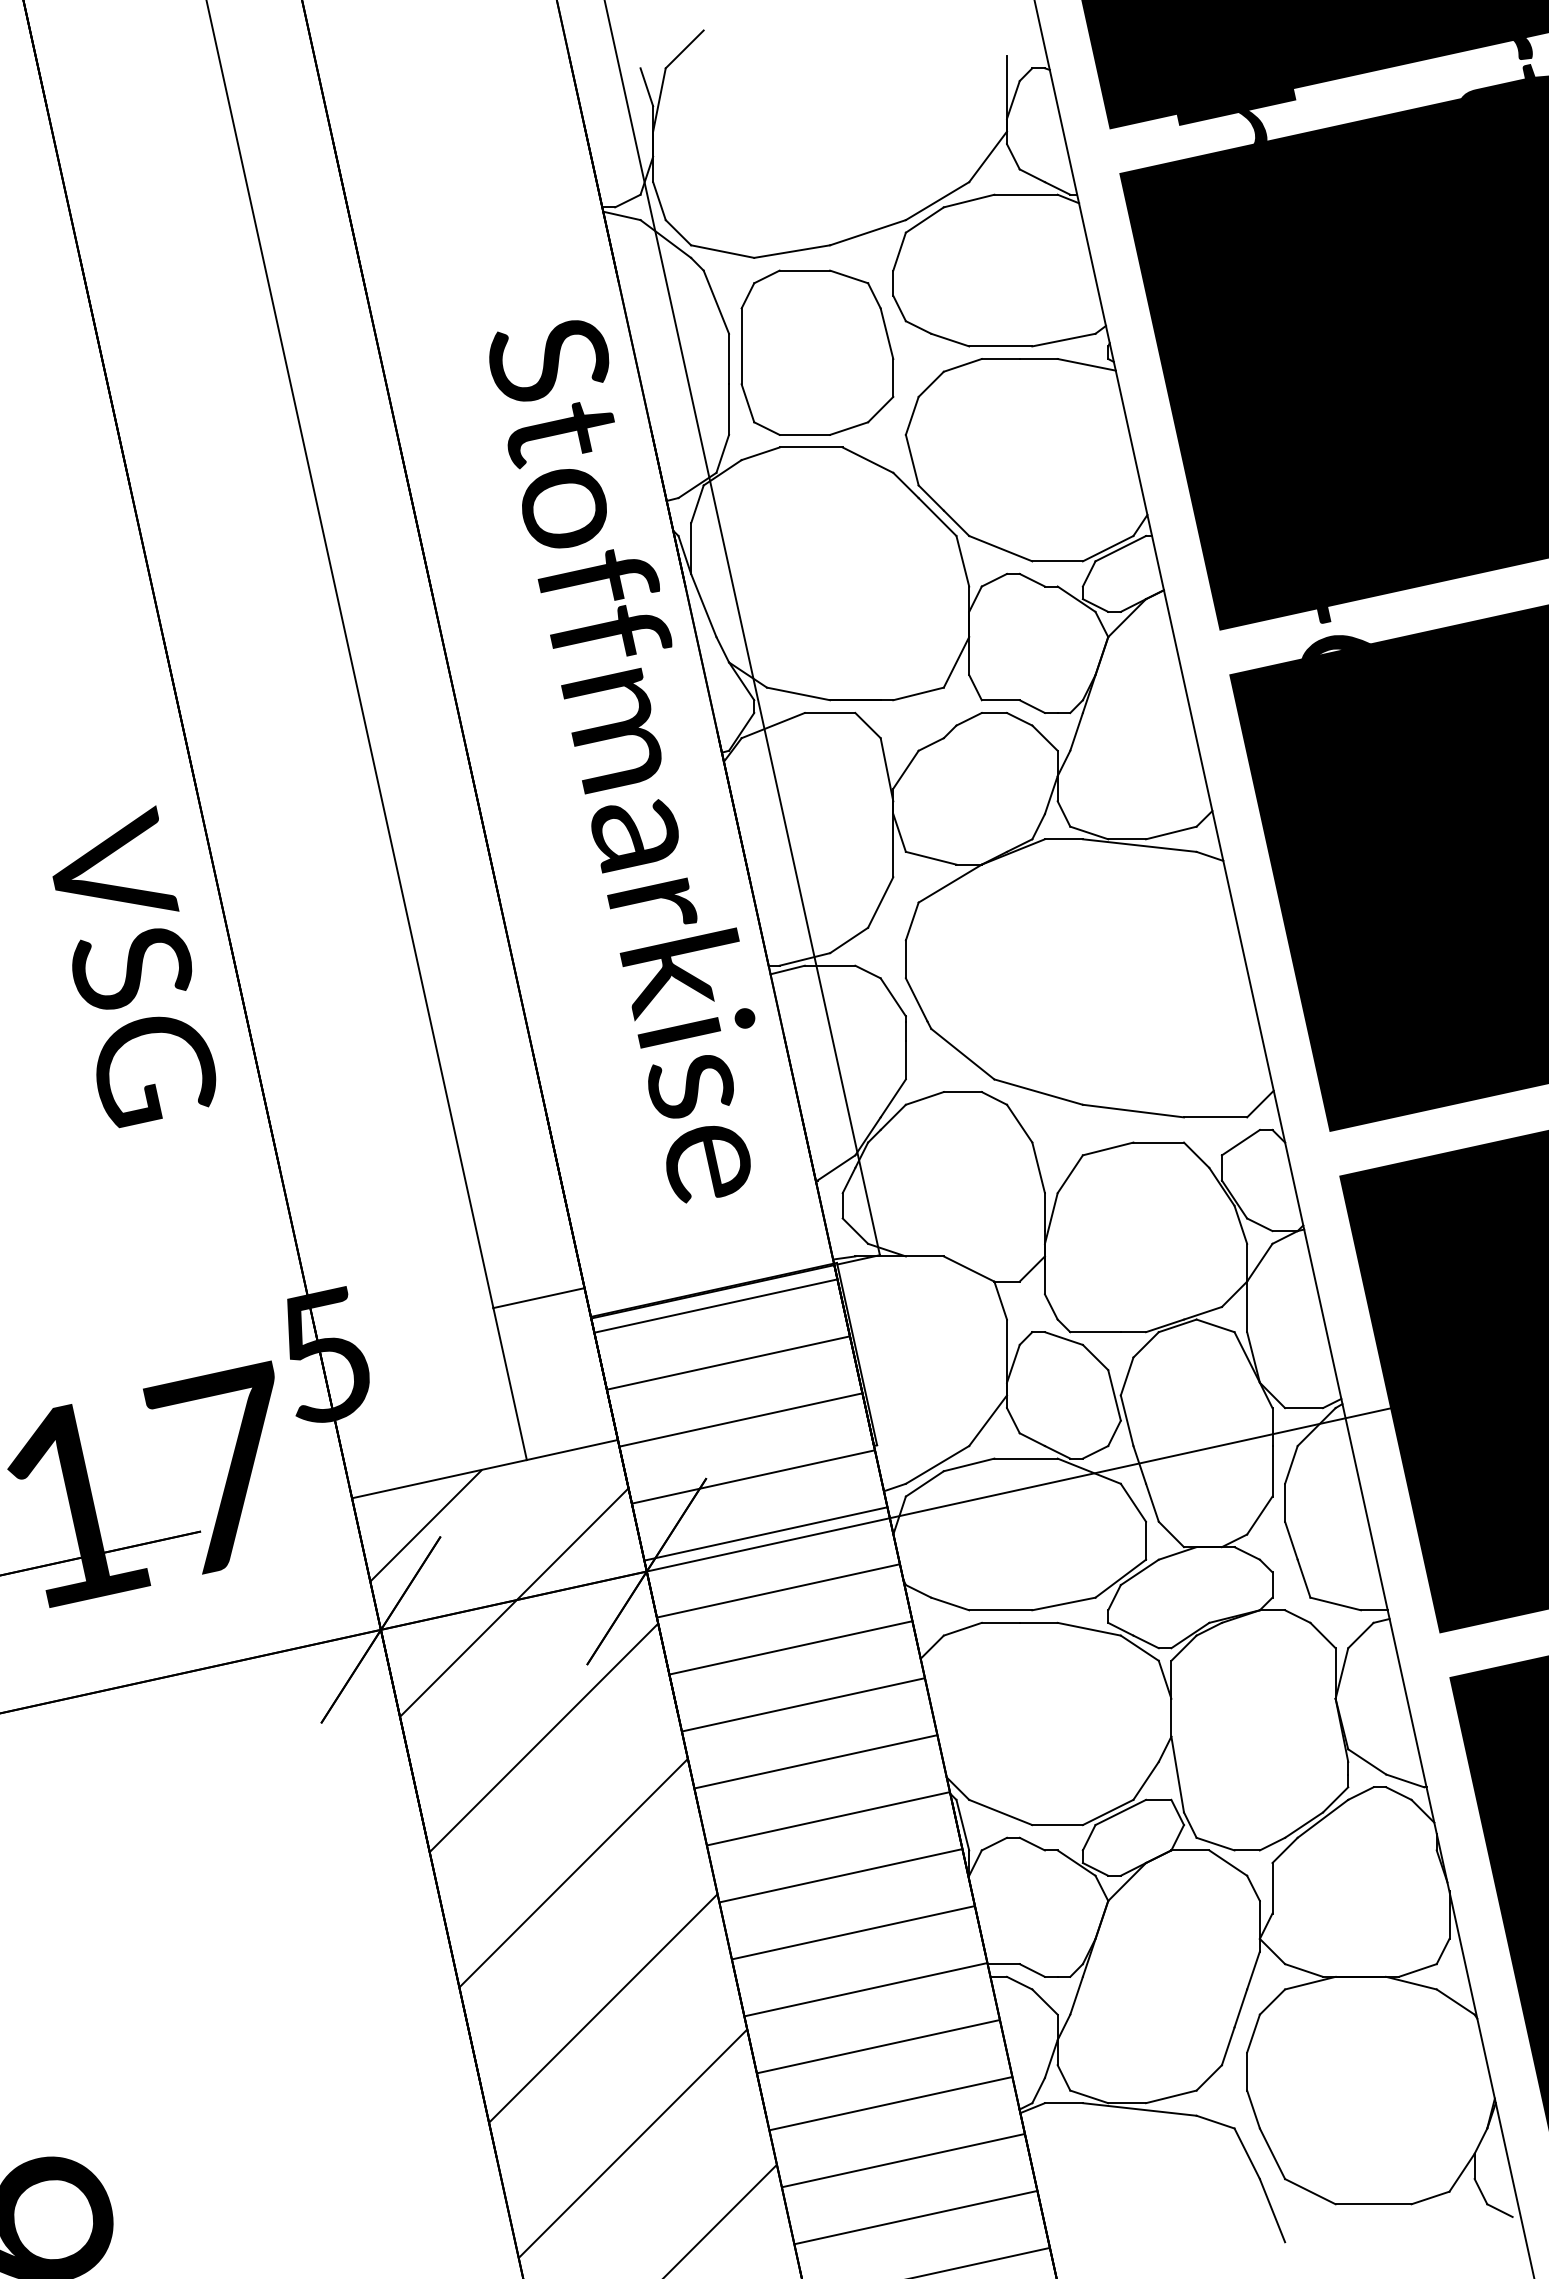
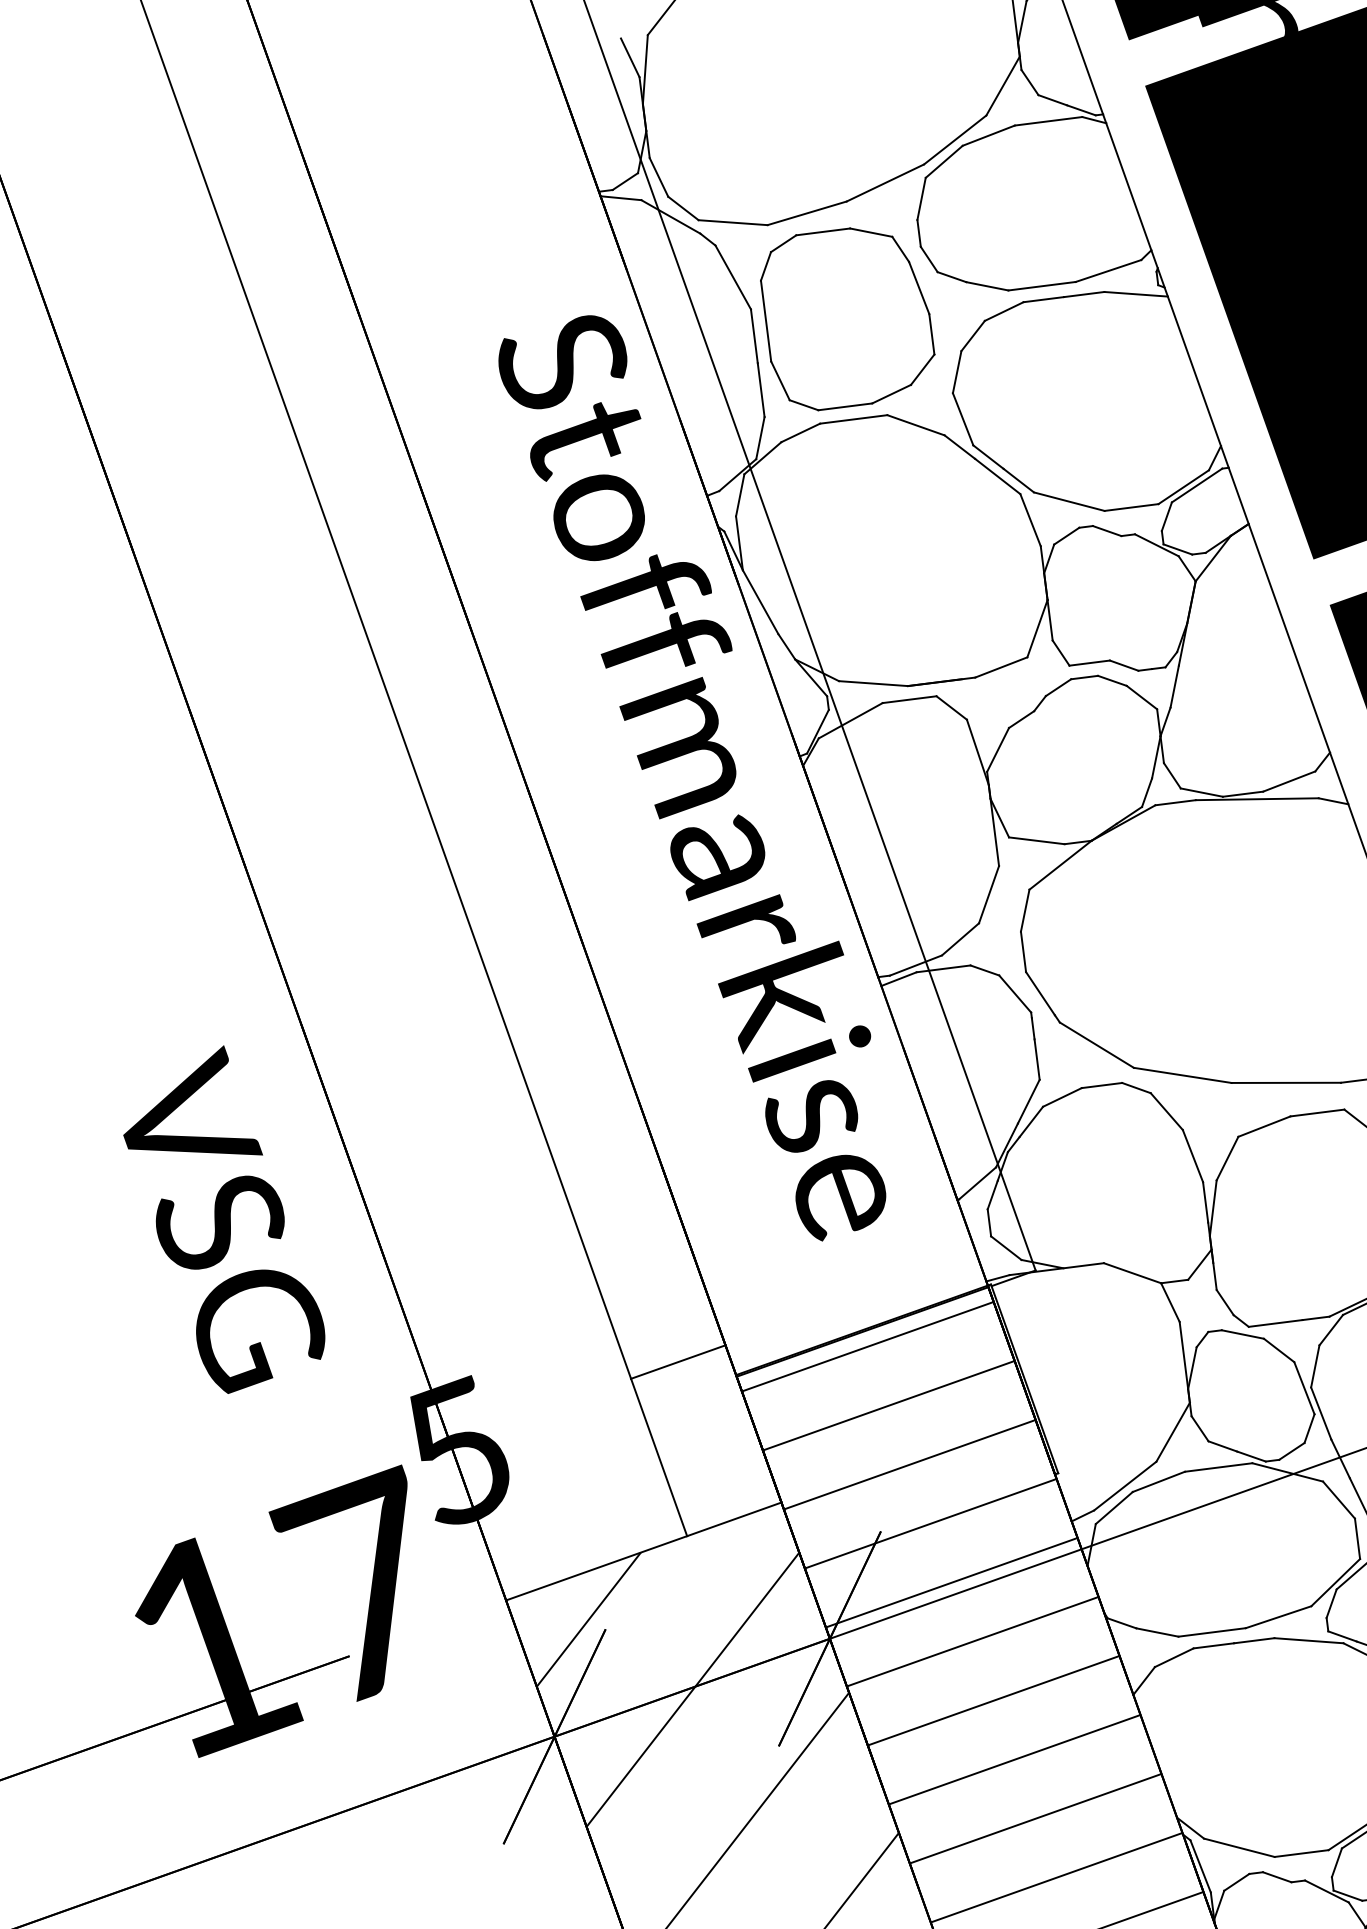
text: (134, 966) -> (222, 1219), moved

